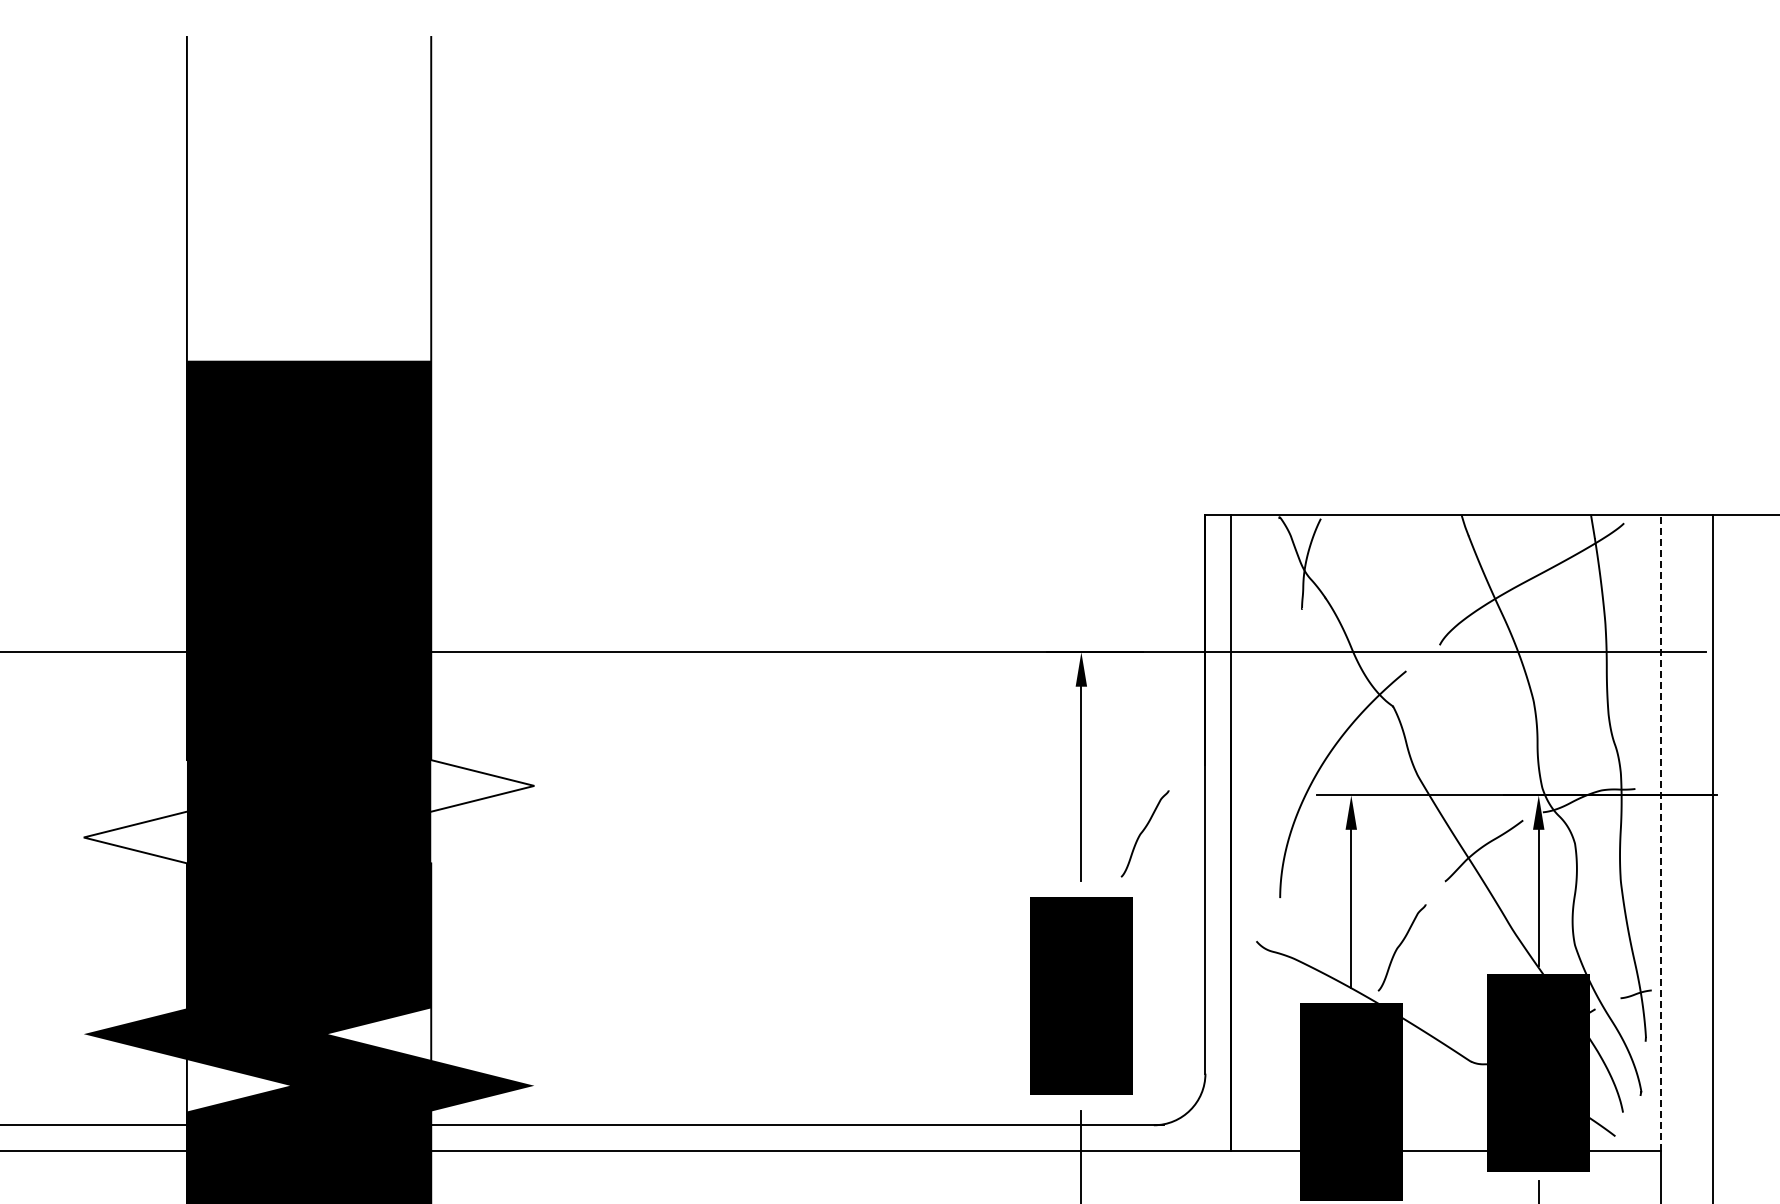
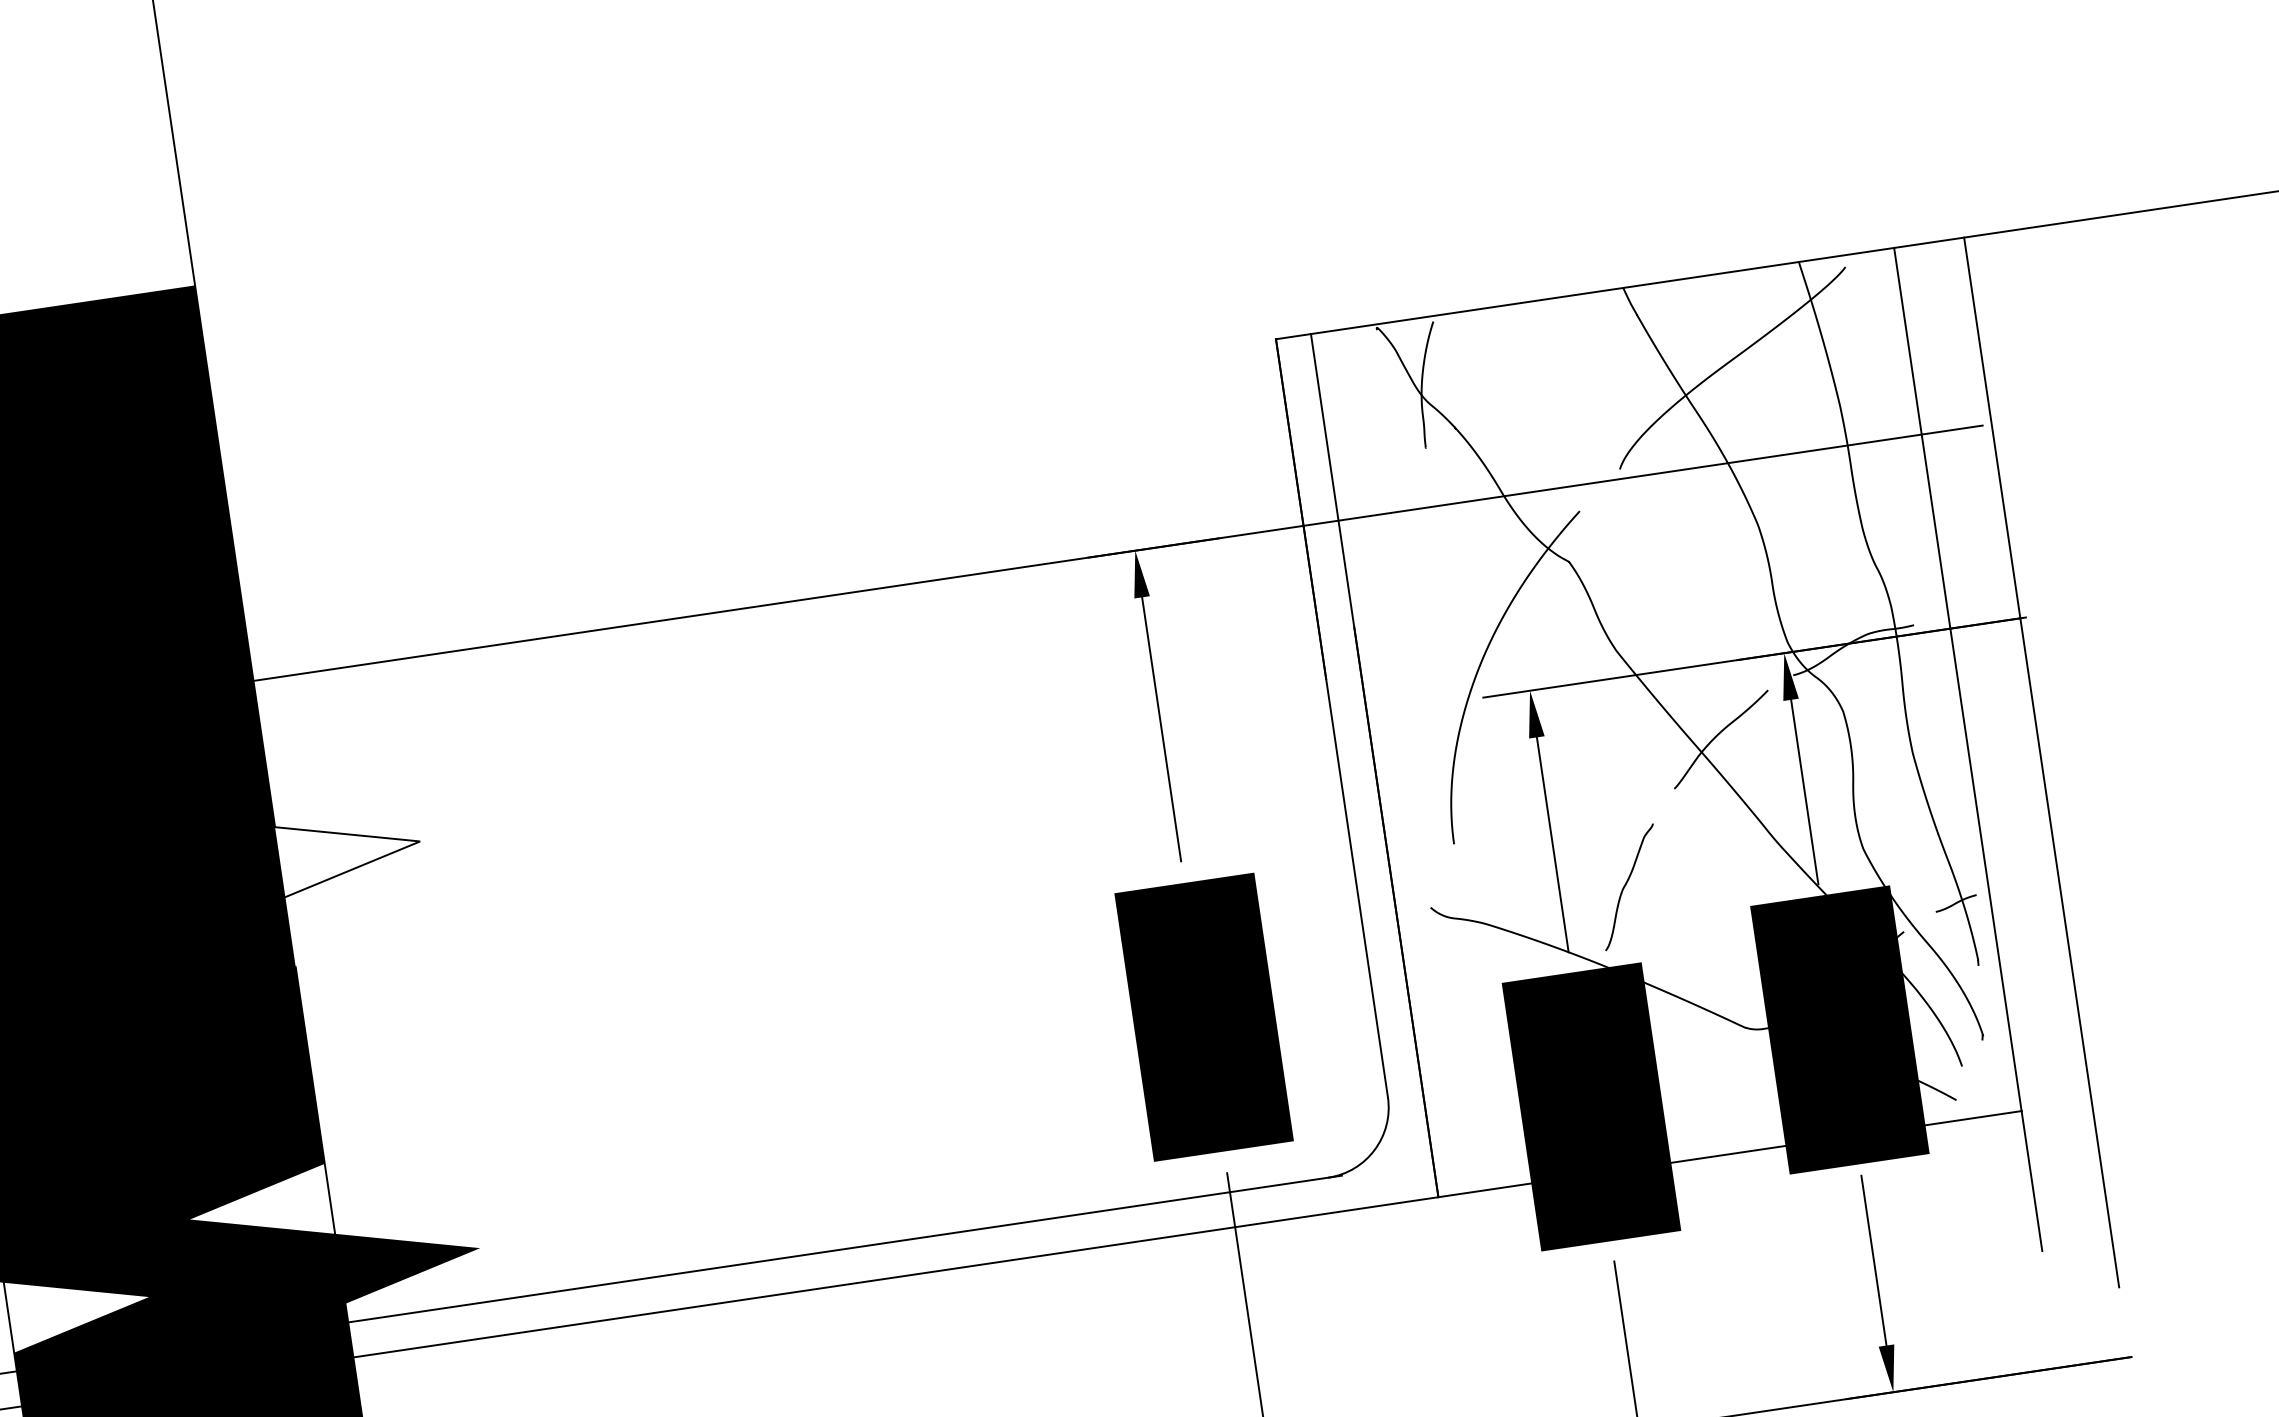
curve: (1143, 832) -> (1255, 782), removed
line: (1661, 832) -> (1958, 678), dashed -> solid

